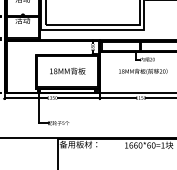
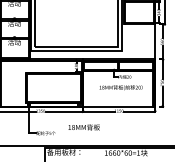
text: (66, 71) -> (83, 127), moved

